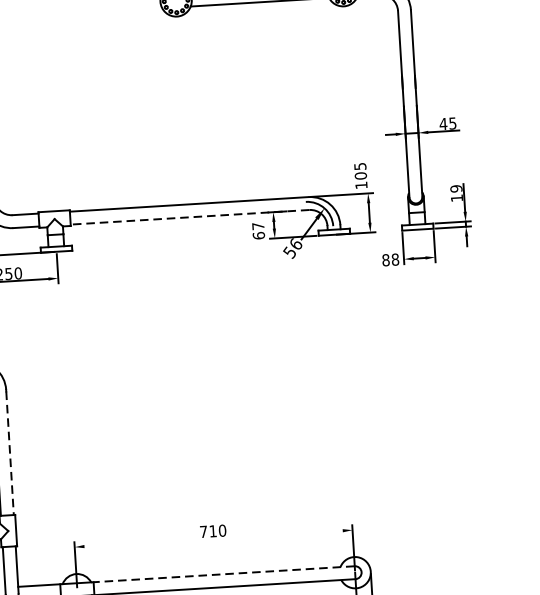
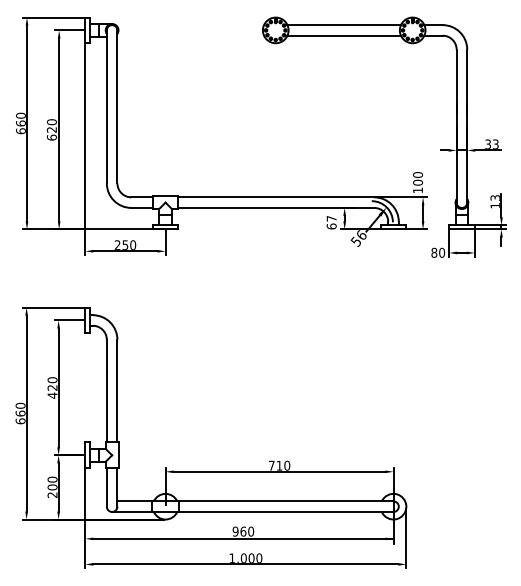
text: (447, 122) -> (491, 143), 45 -> 33
text: (359, 166) -> (417, 174), 105 -> 100
text: (455, 188) -> (494, 197), 19 -> 13
line: (190, 216) -> (276, 207), dashed -> solid
text: (395, 259) -> (442, 252), 88 -> 80
line: (10, 452) -> (117, 391), dashed -> solid
line: (213, 538) -> (279, 471), added
line: (223, 574) -> (285, 501), dashed -> solid

